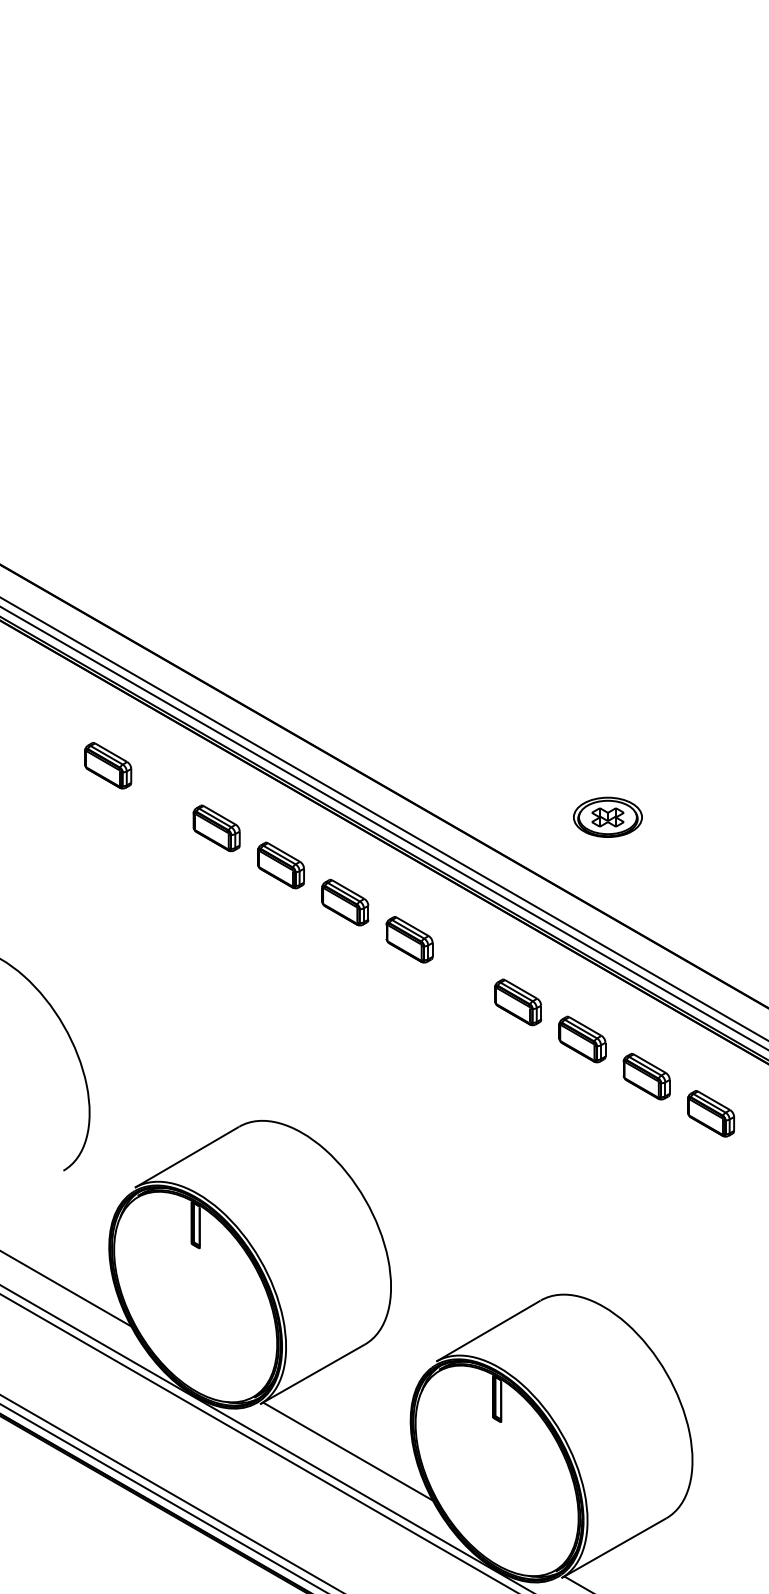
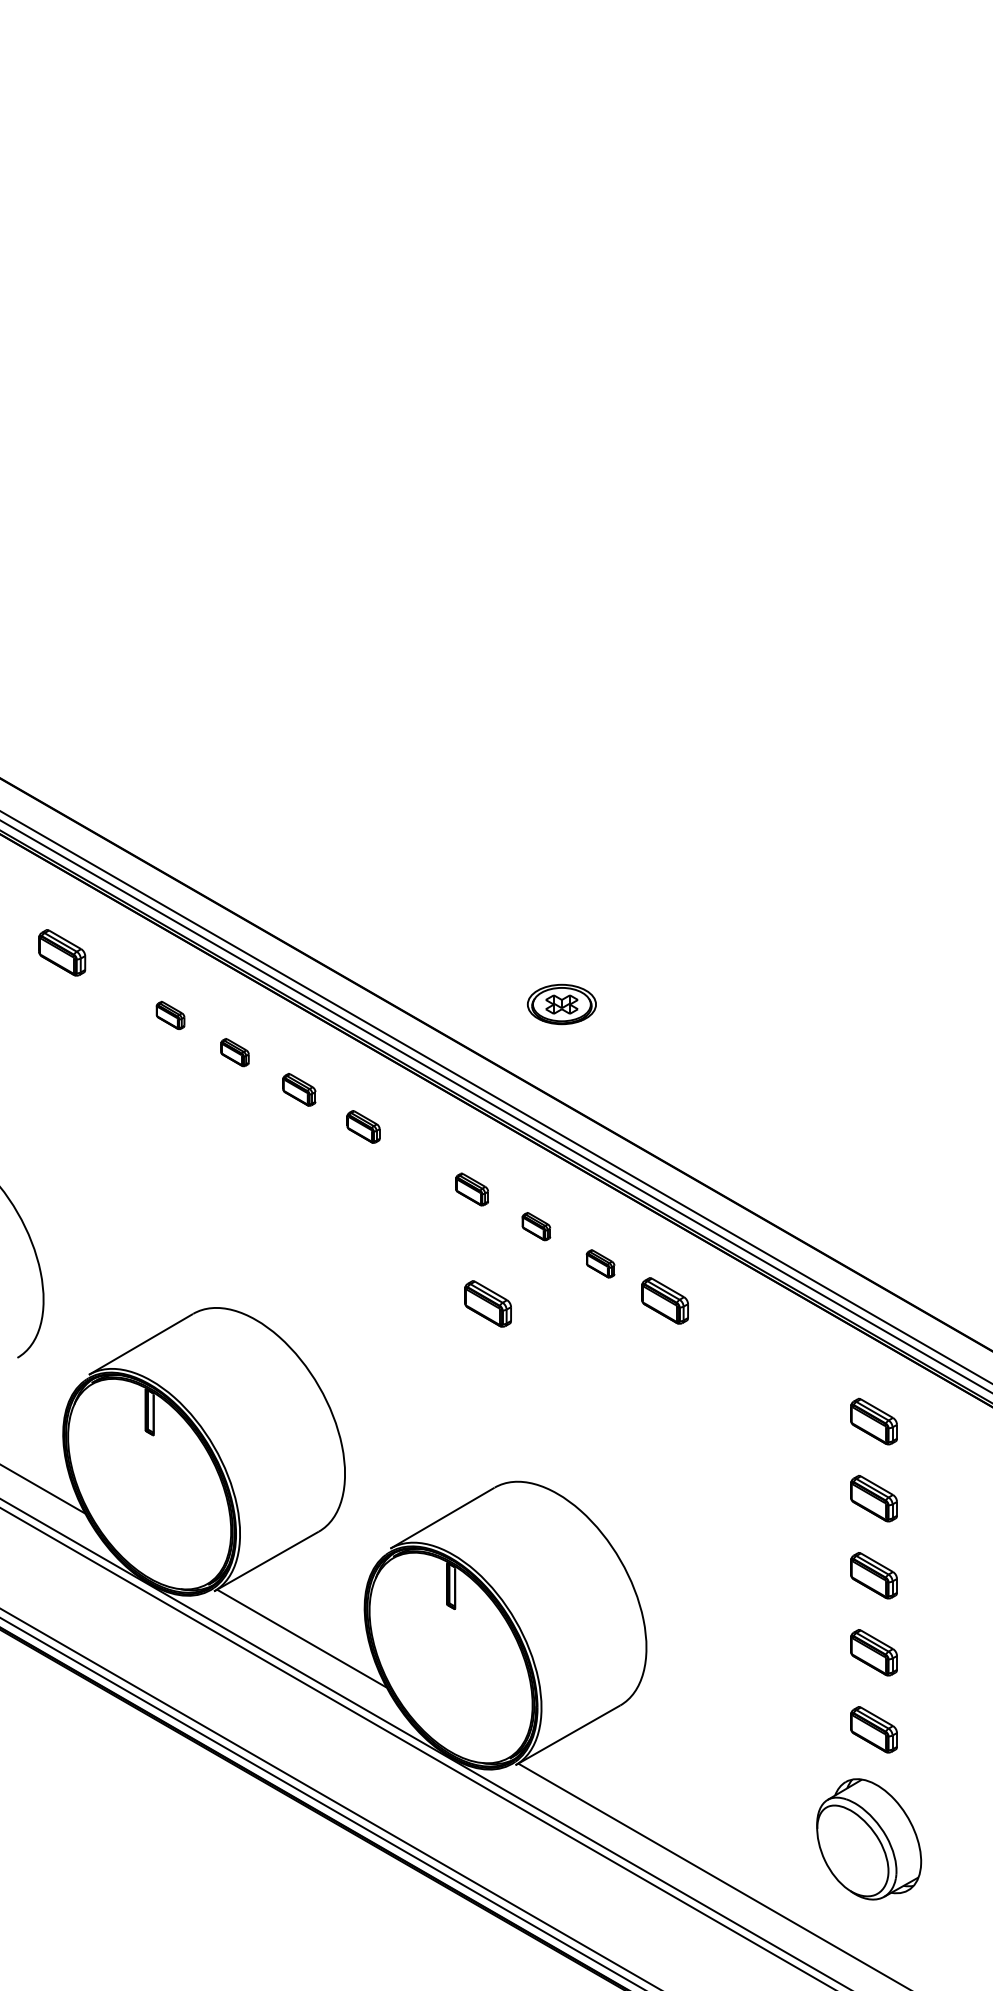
part: (216, 828) -> (170, 1015), size x0.6
part: (280, 865) -> (234, 1052), size x0.6
part: (345, 902) -> (299, 1089), size x0.7
part: (409, 939) -> (363, 1126), size x0.7
part: (517, 1002) -> (471, 1189), size x0.7
part: (582, 1039) -> (536, 1226), size x0.6
part: (646, 1076) -> (600, 1263), size x0.6
part: (533, 1116) -> (487, 1303), added

